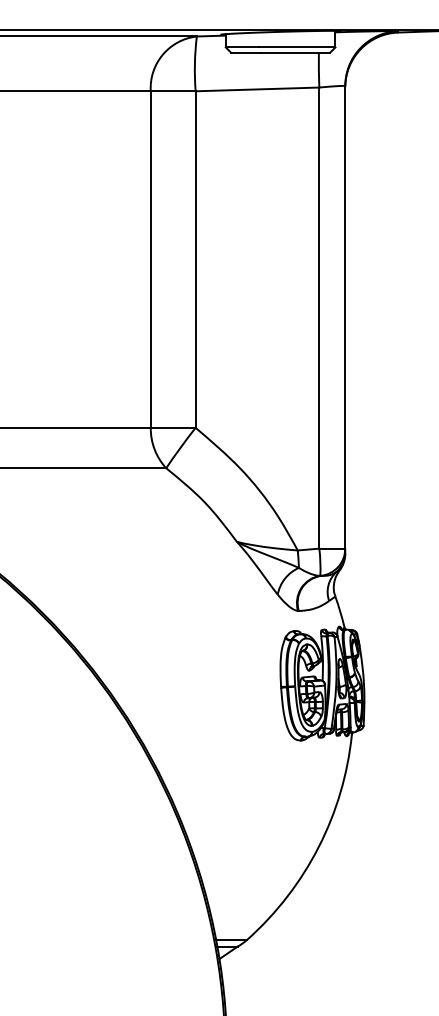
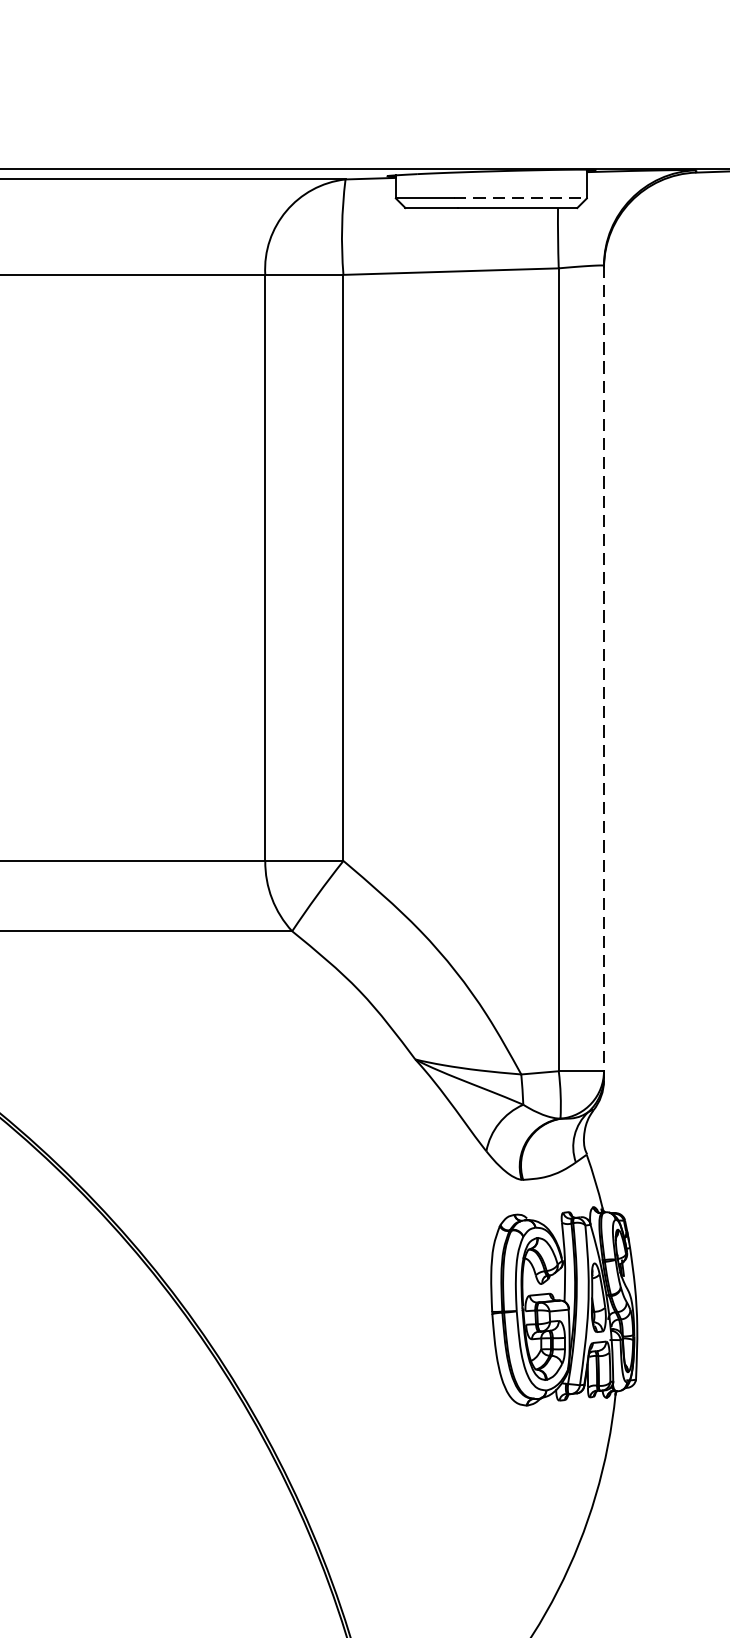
line: (297, 47) -> (520, 198), solid -> dashed
line: (345, 317) -> (604, 668), solid -> dashed

